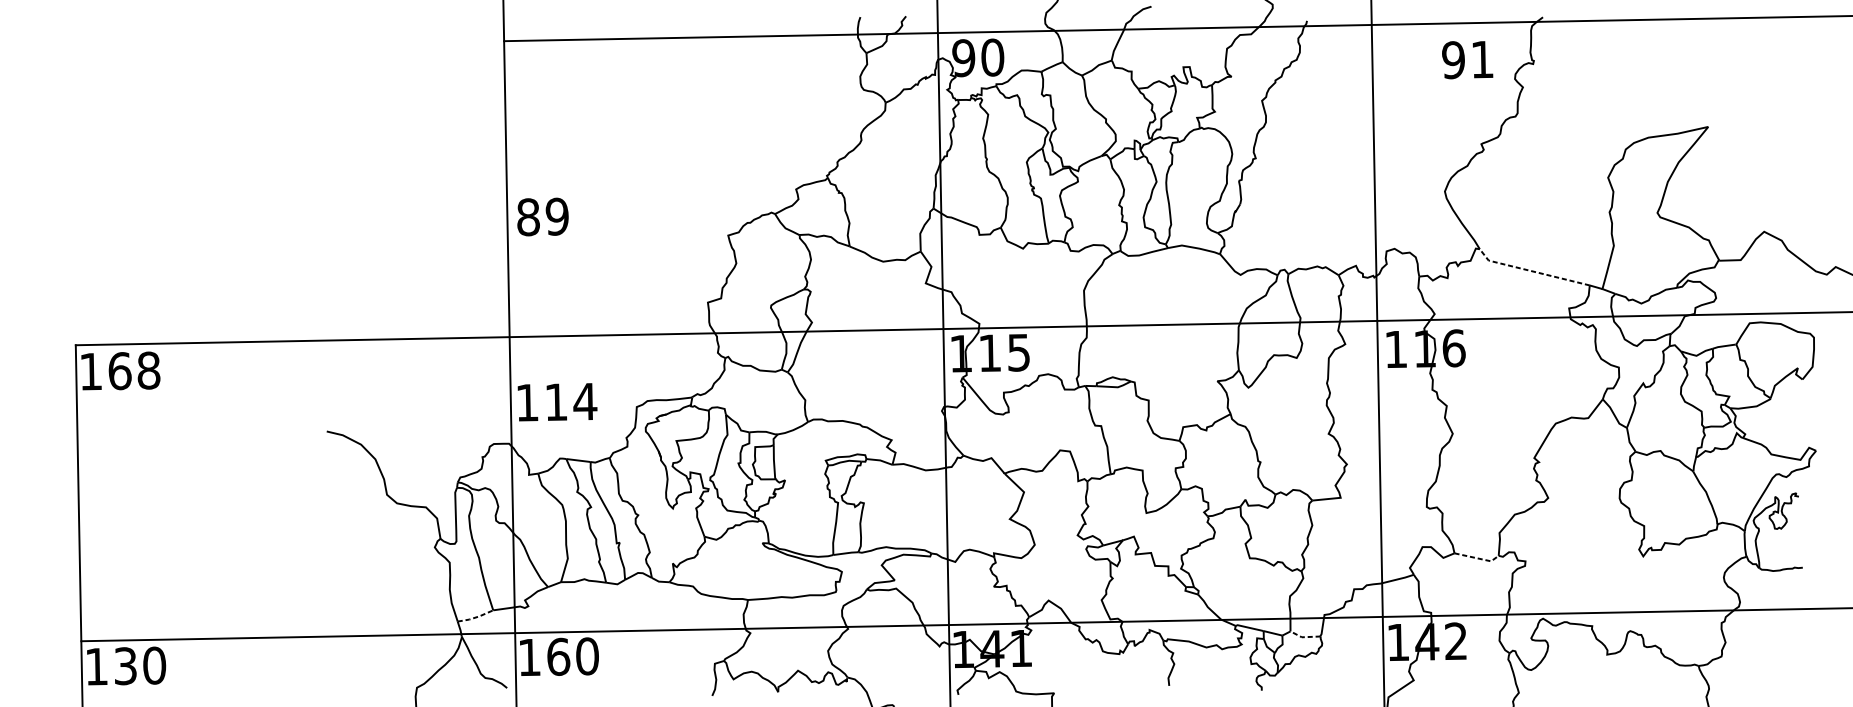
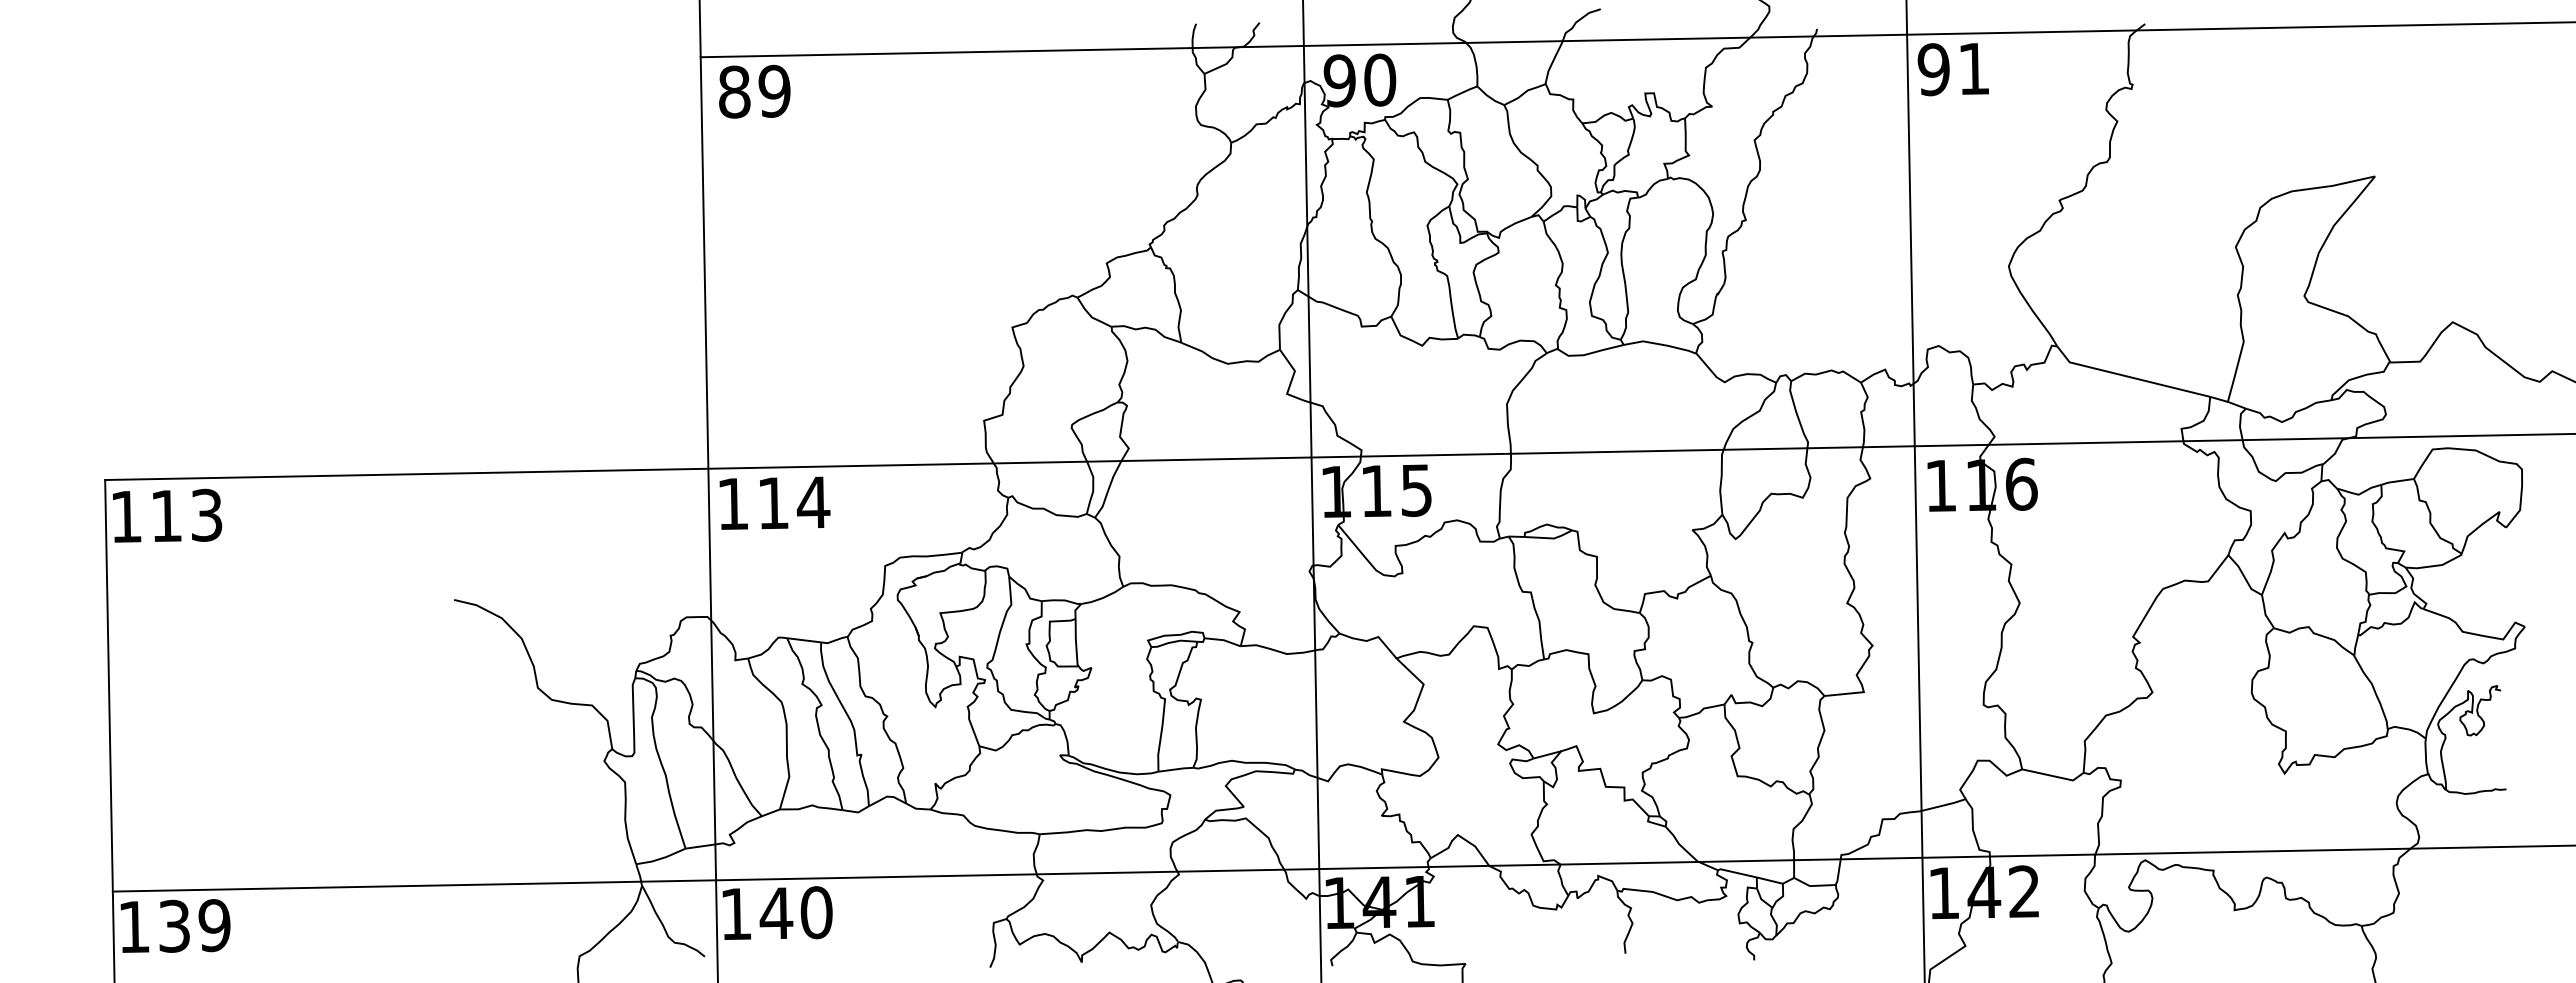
text: (1466, 60) -> (1952, 69), moved
text: (542, 216) -> (754, 91), moved
line: (1530, 270) -> (2128, 376), dashed -> solid
text: (134, 370) -> (186, 515), 168 -> 113
text: (557, 401) -> (774, 502), moved
line: (1477, 558) -> (2054, 776), dashed -> solid
line: (475, 617) -> (661, 858), dashed -> solid
line: (1304, 636) -> (1813, 885), dashed -> solid
text: (558, 656) -> (776, 912), 160 -> 140
text: (154, 665) -> (214, 925), 130 -> 139

